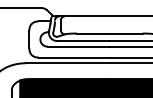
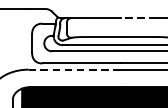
line: (125, 16) -> (137, 18), solid -> dashed
line: (68, 63) -> (75, 69), solid -> dashed

